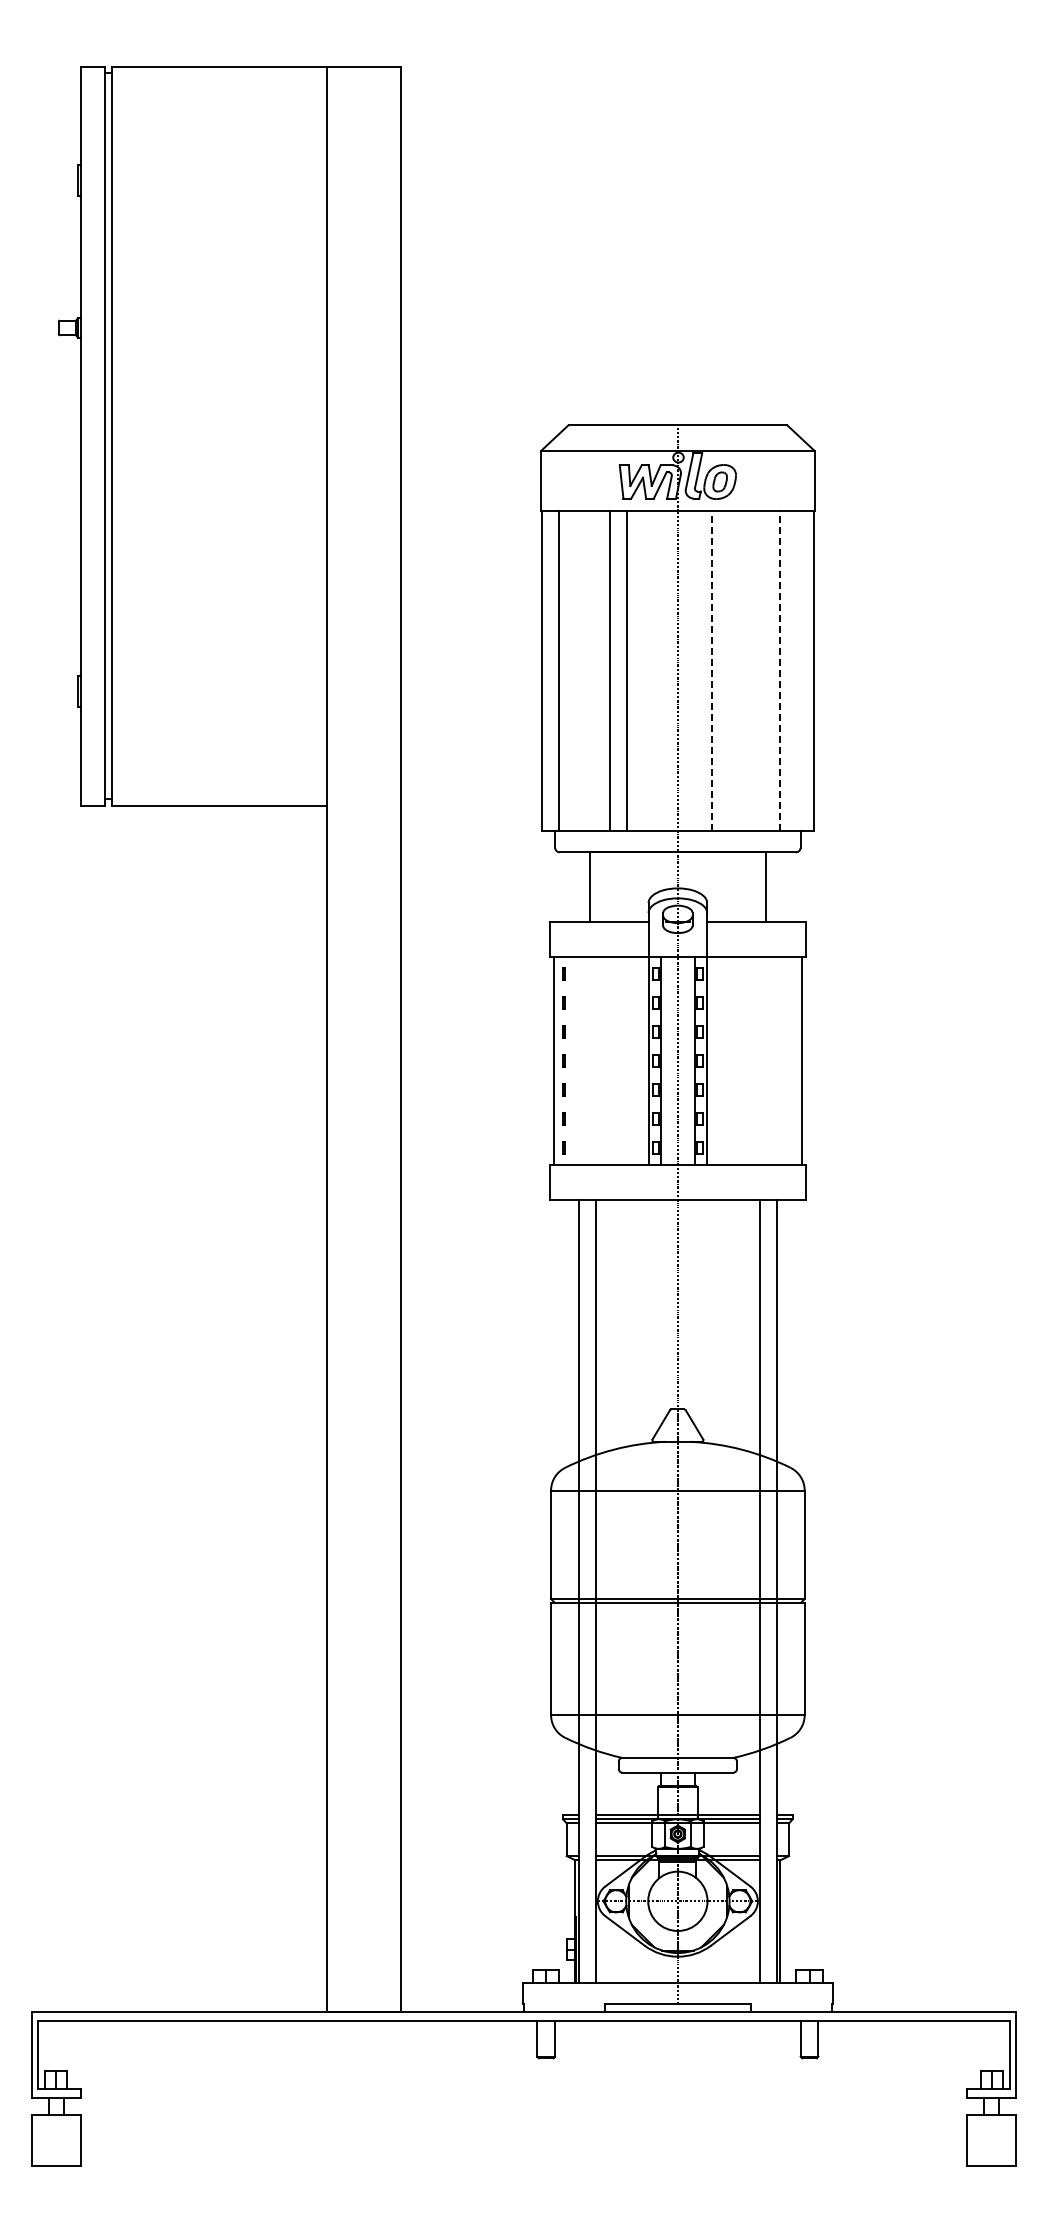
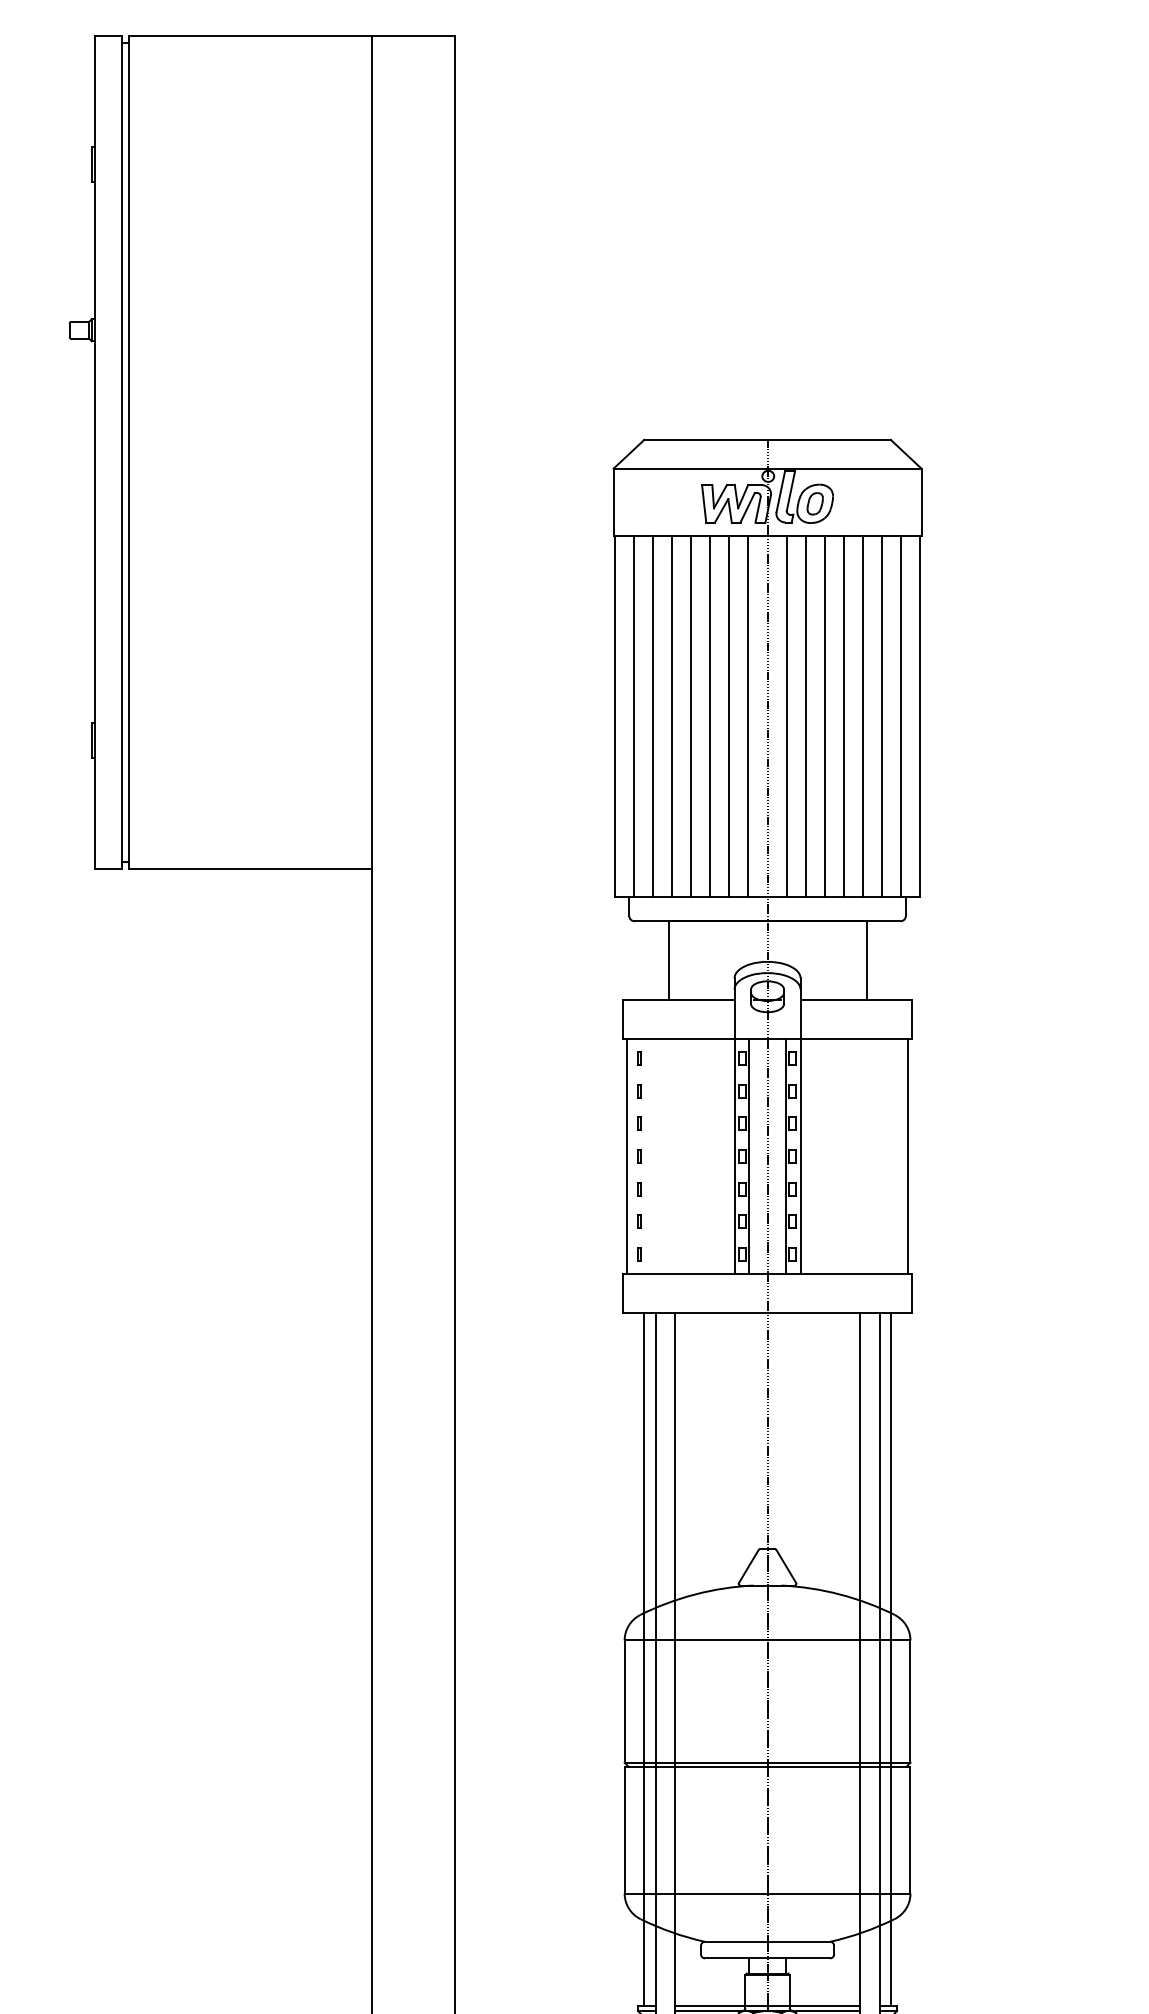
line: (576, 670) -> (653, 716), added
line: (593, 670) -> (672, 716), added
line: (643, 670) -> (728, 716), added
line: (660, 670) -> (747, 716), added
line: (694, 670) -> (786, 716), added
line: (711, 670) -> (805, 716), dashed -> solid
line: (728, 670) -> (824, 716), added
line: (745, 670) -> (843, 716), added
line: (762, 670) -> (862, 716), added
line: (779, 670) -> (882, 716), dashed -> solid
line: (796, 670) -> (901, 716), added
line: (568, 1507) -> (644, 1659), added
line: (787, 1507) -> (891, 1659), added

